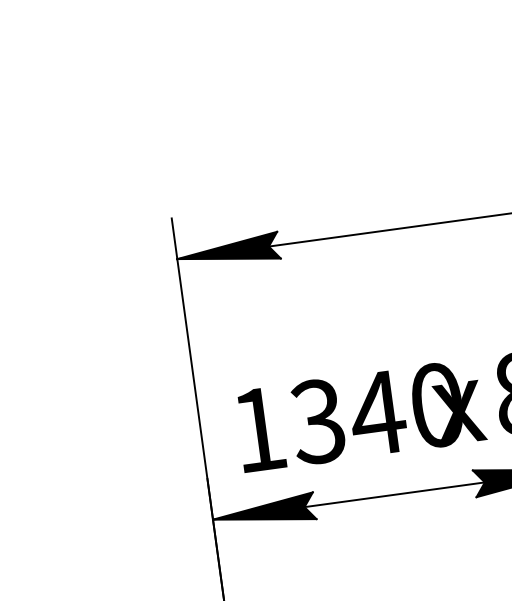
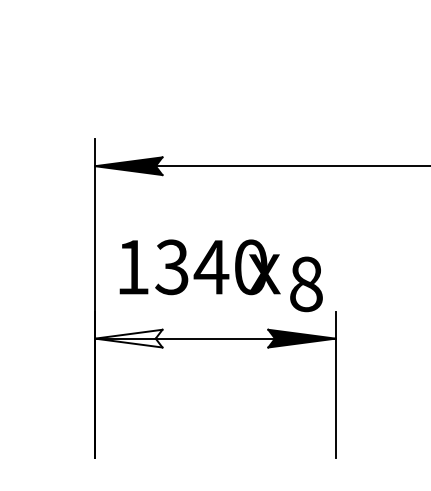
text: (359, 416) -> (199, 267), moved
fill: (263, 512) -> (128, 338), removed

